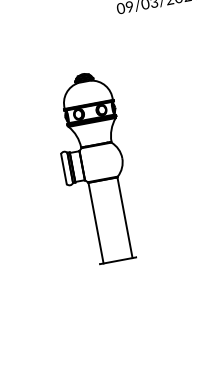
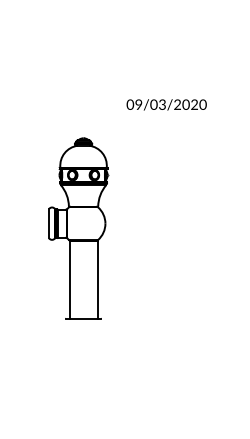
part: (95, 168) -> (78, 228), moved

